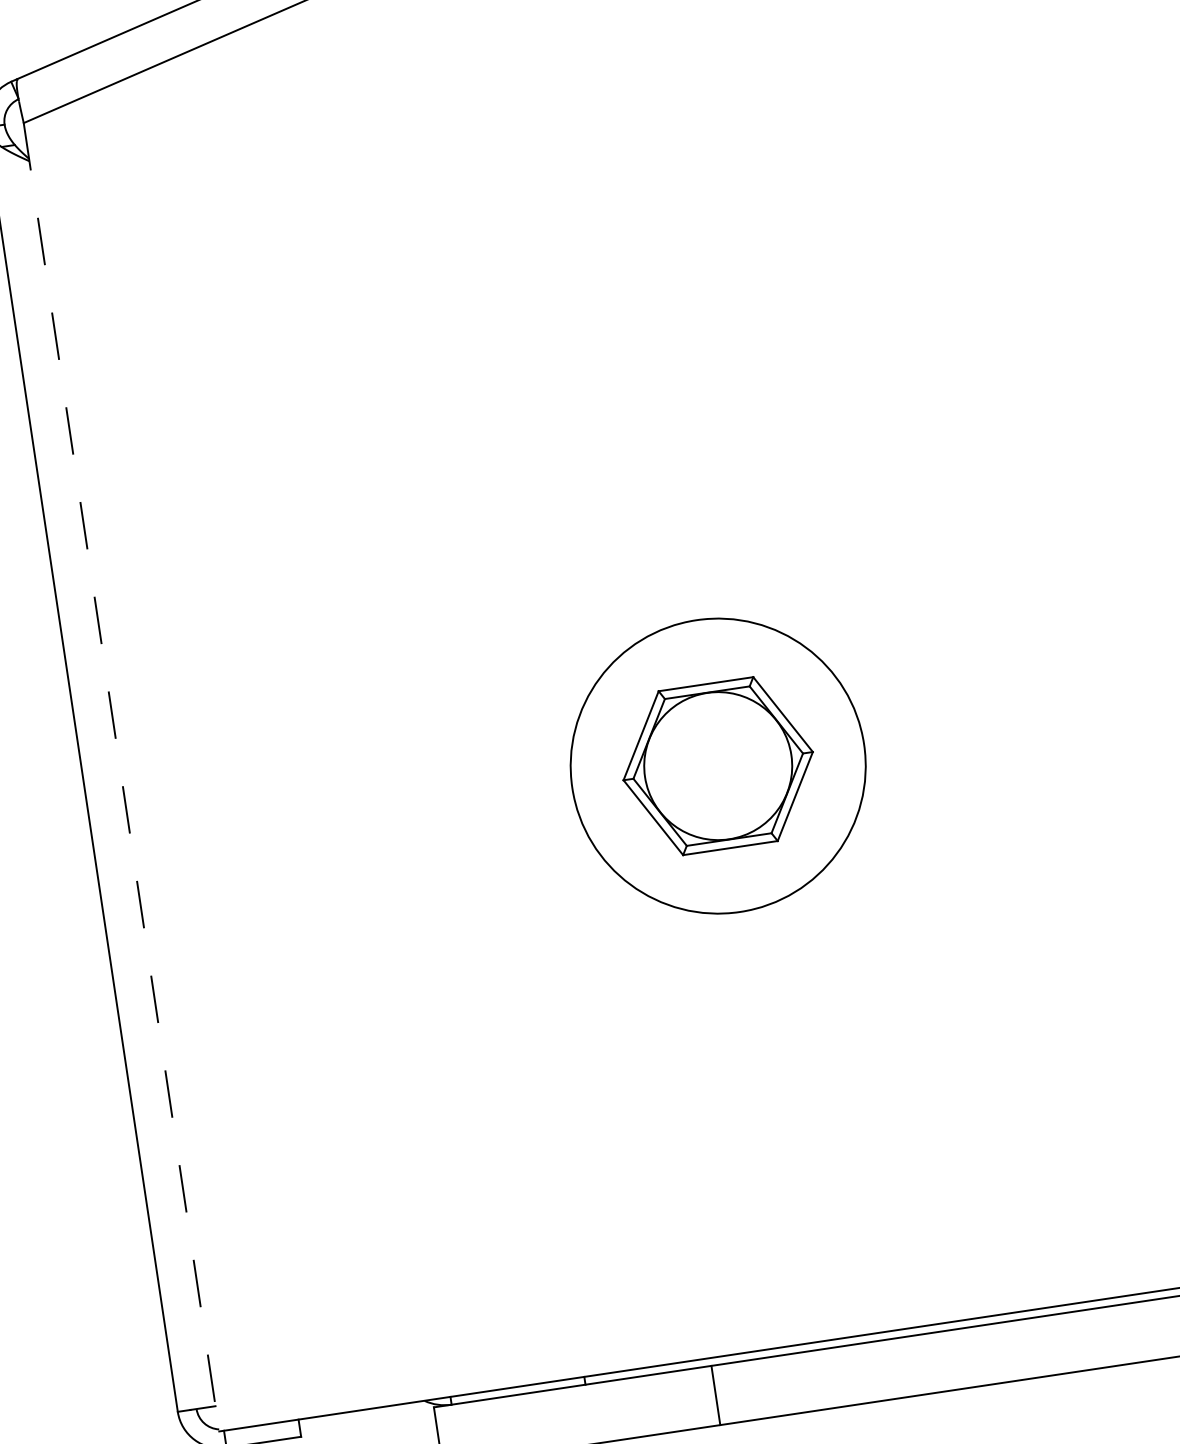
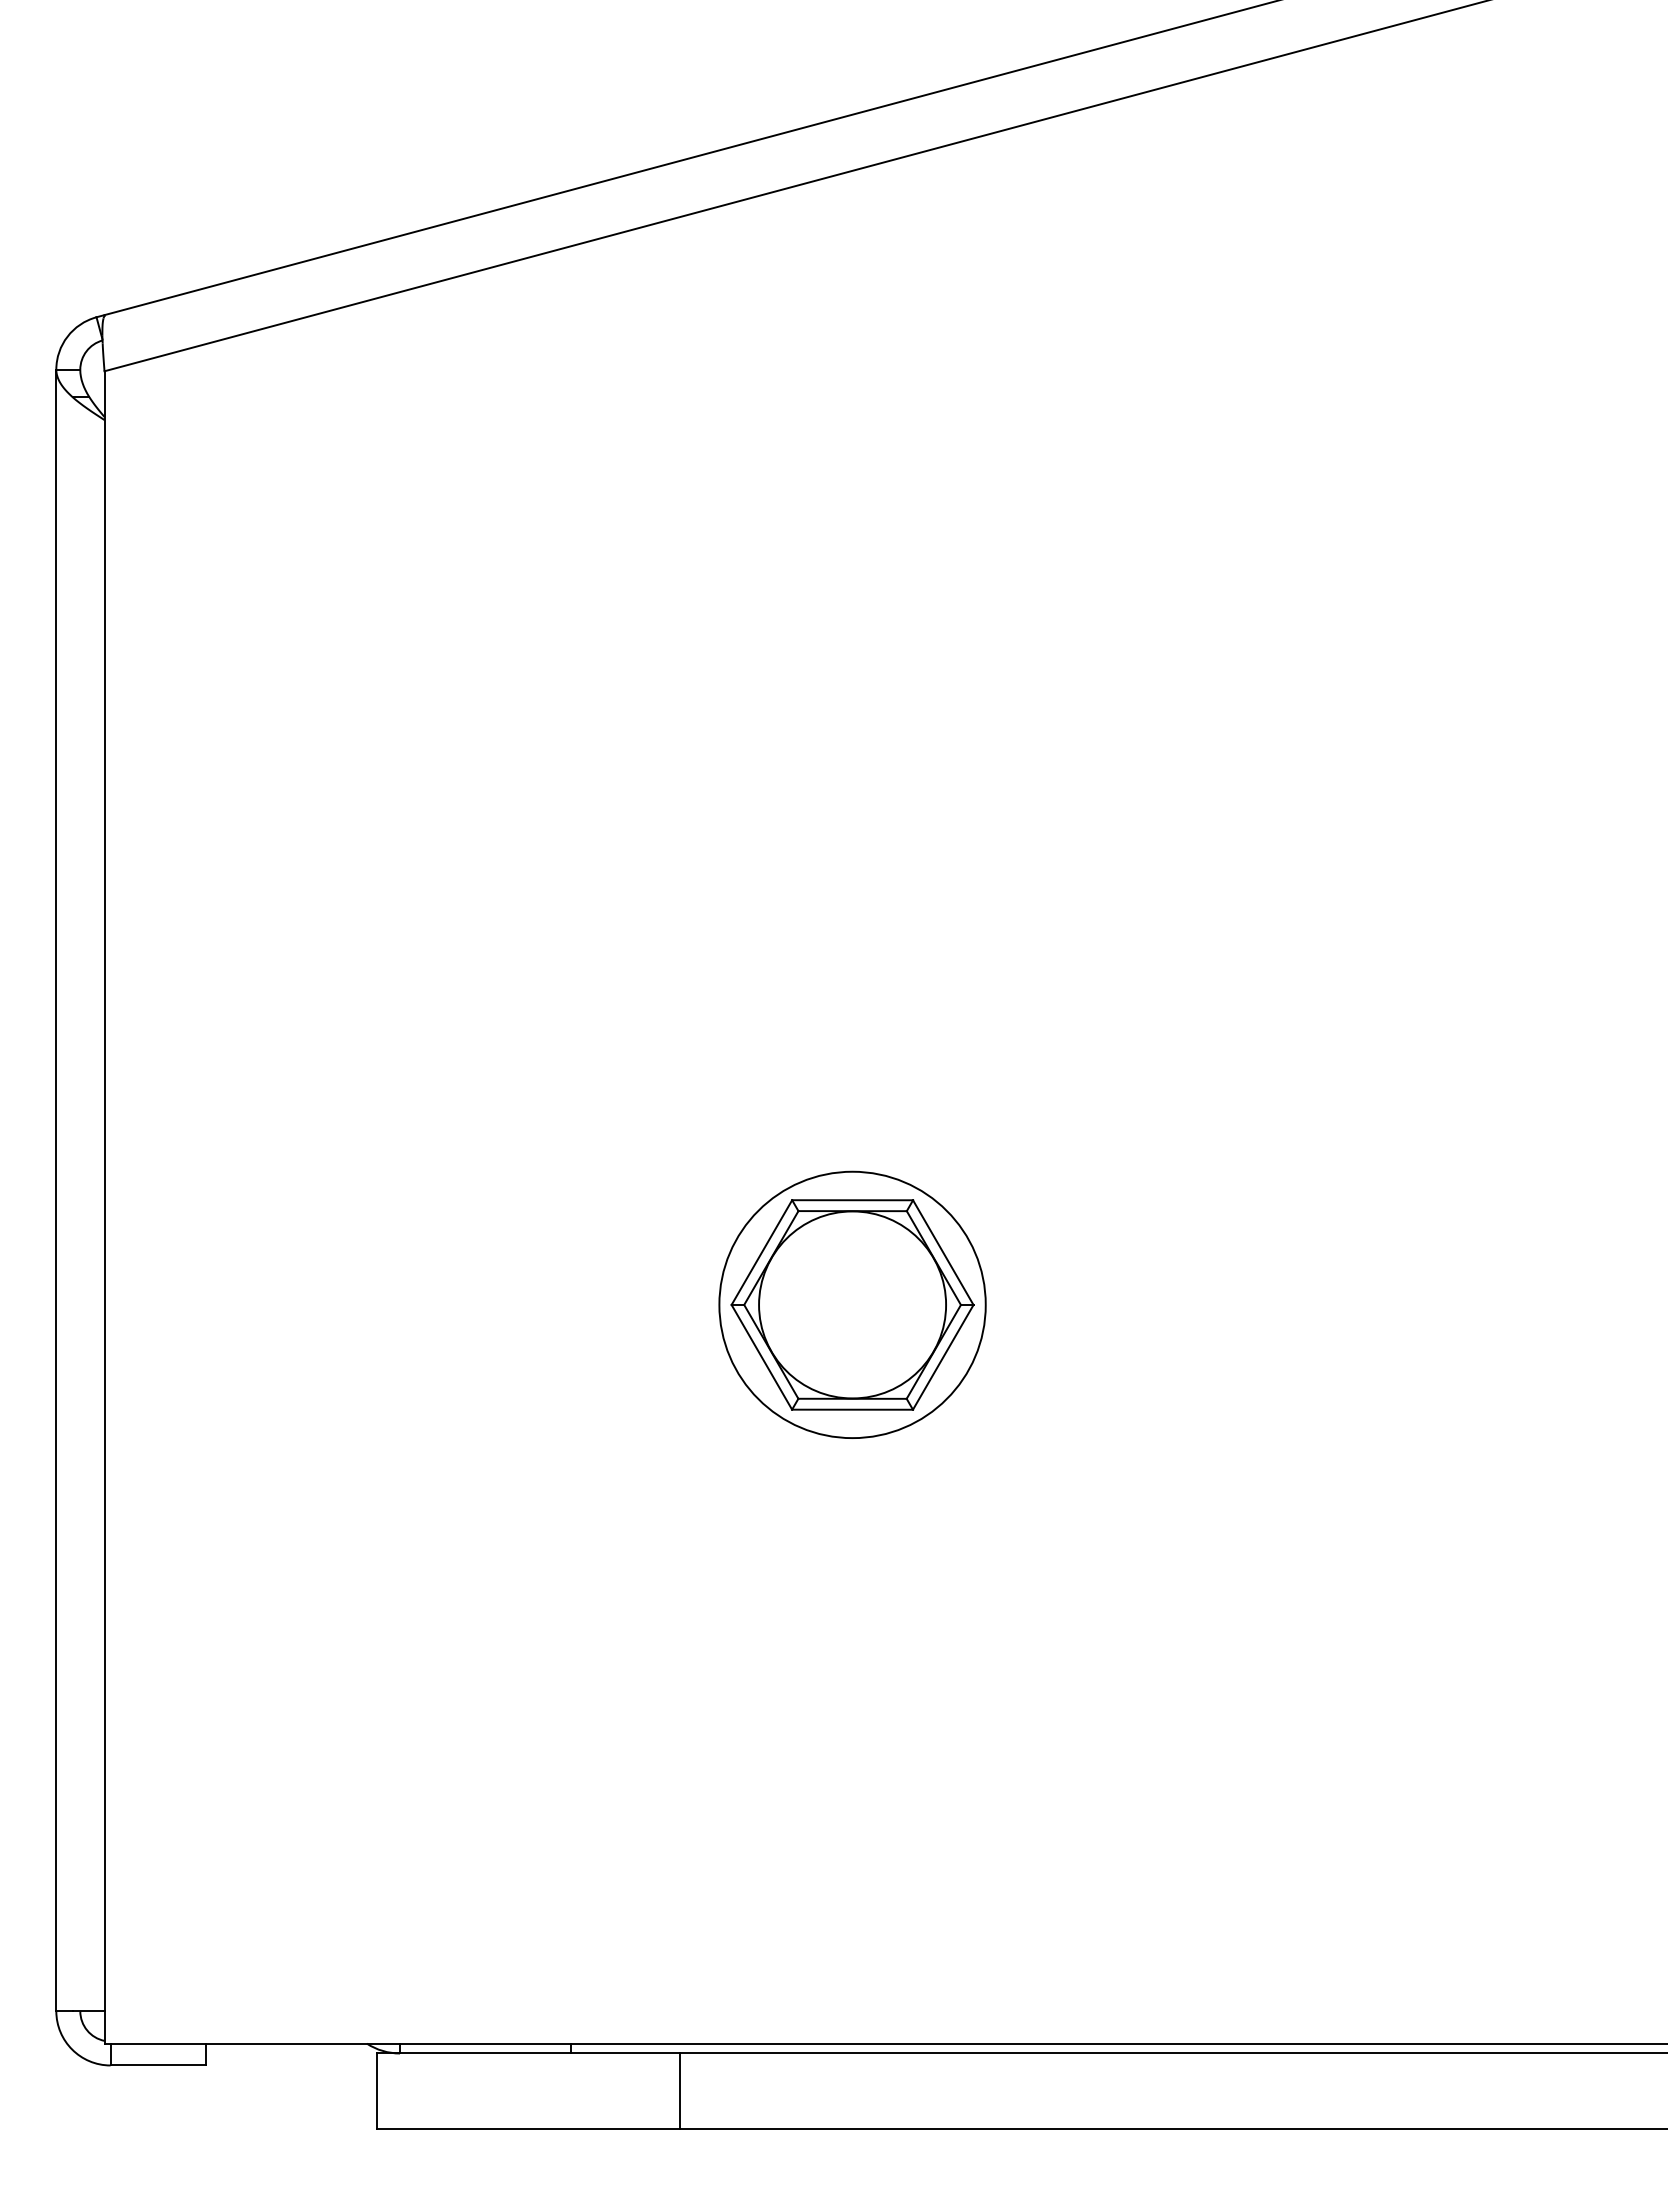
circle: (718, 765) -> (852, 1304), size x0.71
line: (121, 777) -> (104, 1207), dashed -> solid
line: (716, 1395) -> (680, 2091), moved

